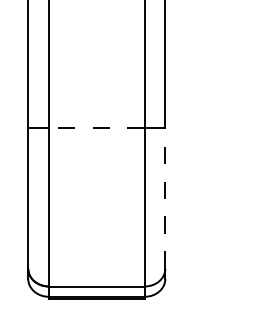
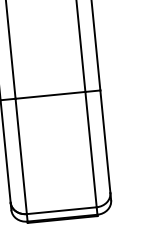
line: (96, 127) -> (50, 95), dashed -> solid
line: (165, 197) -> (105, 141), dashed -> solid

